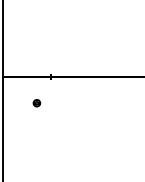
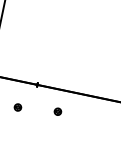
part: (76, 99) -> (57, 111), added

